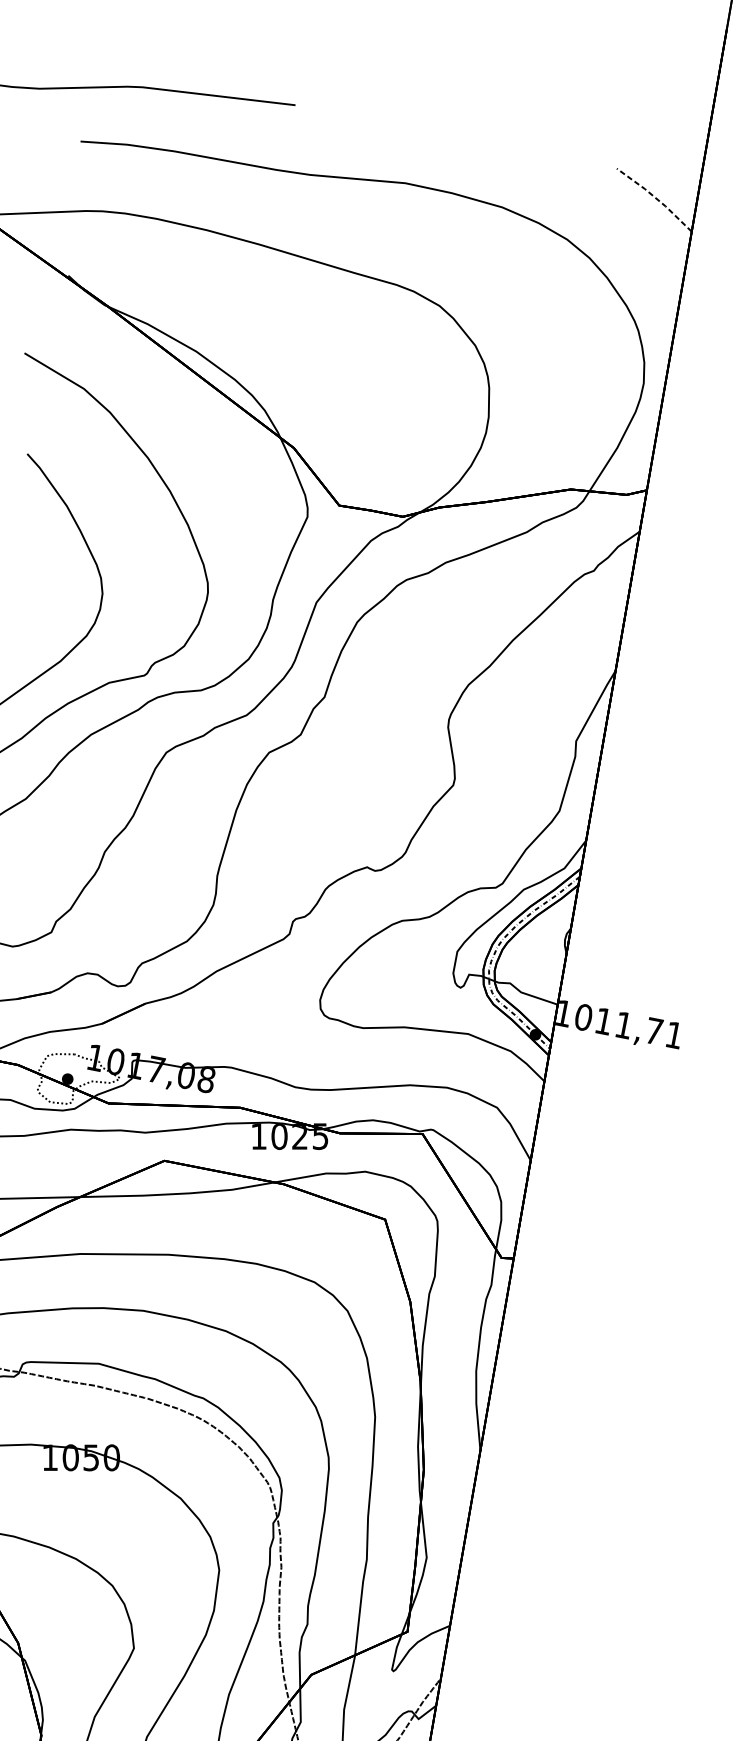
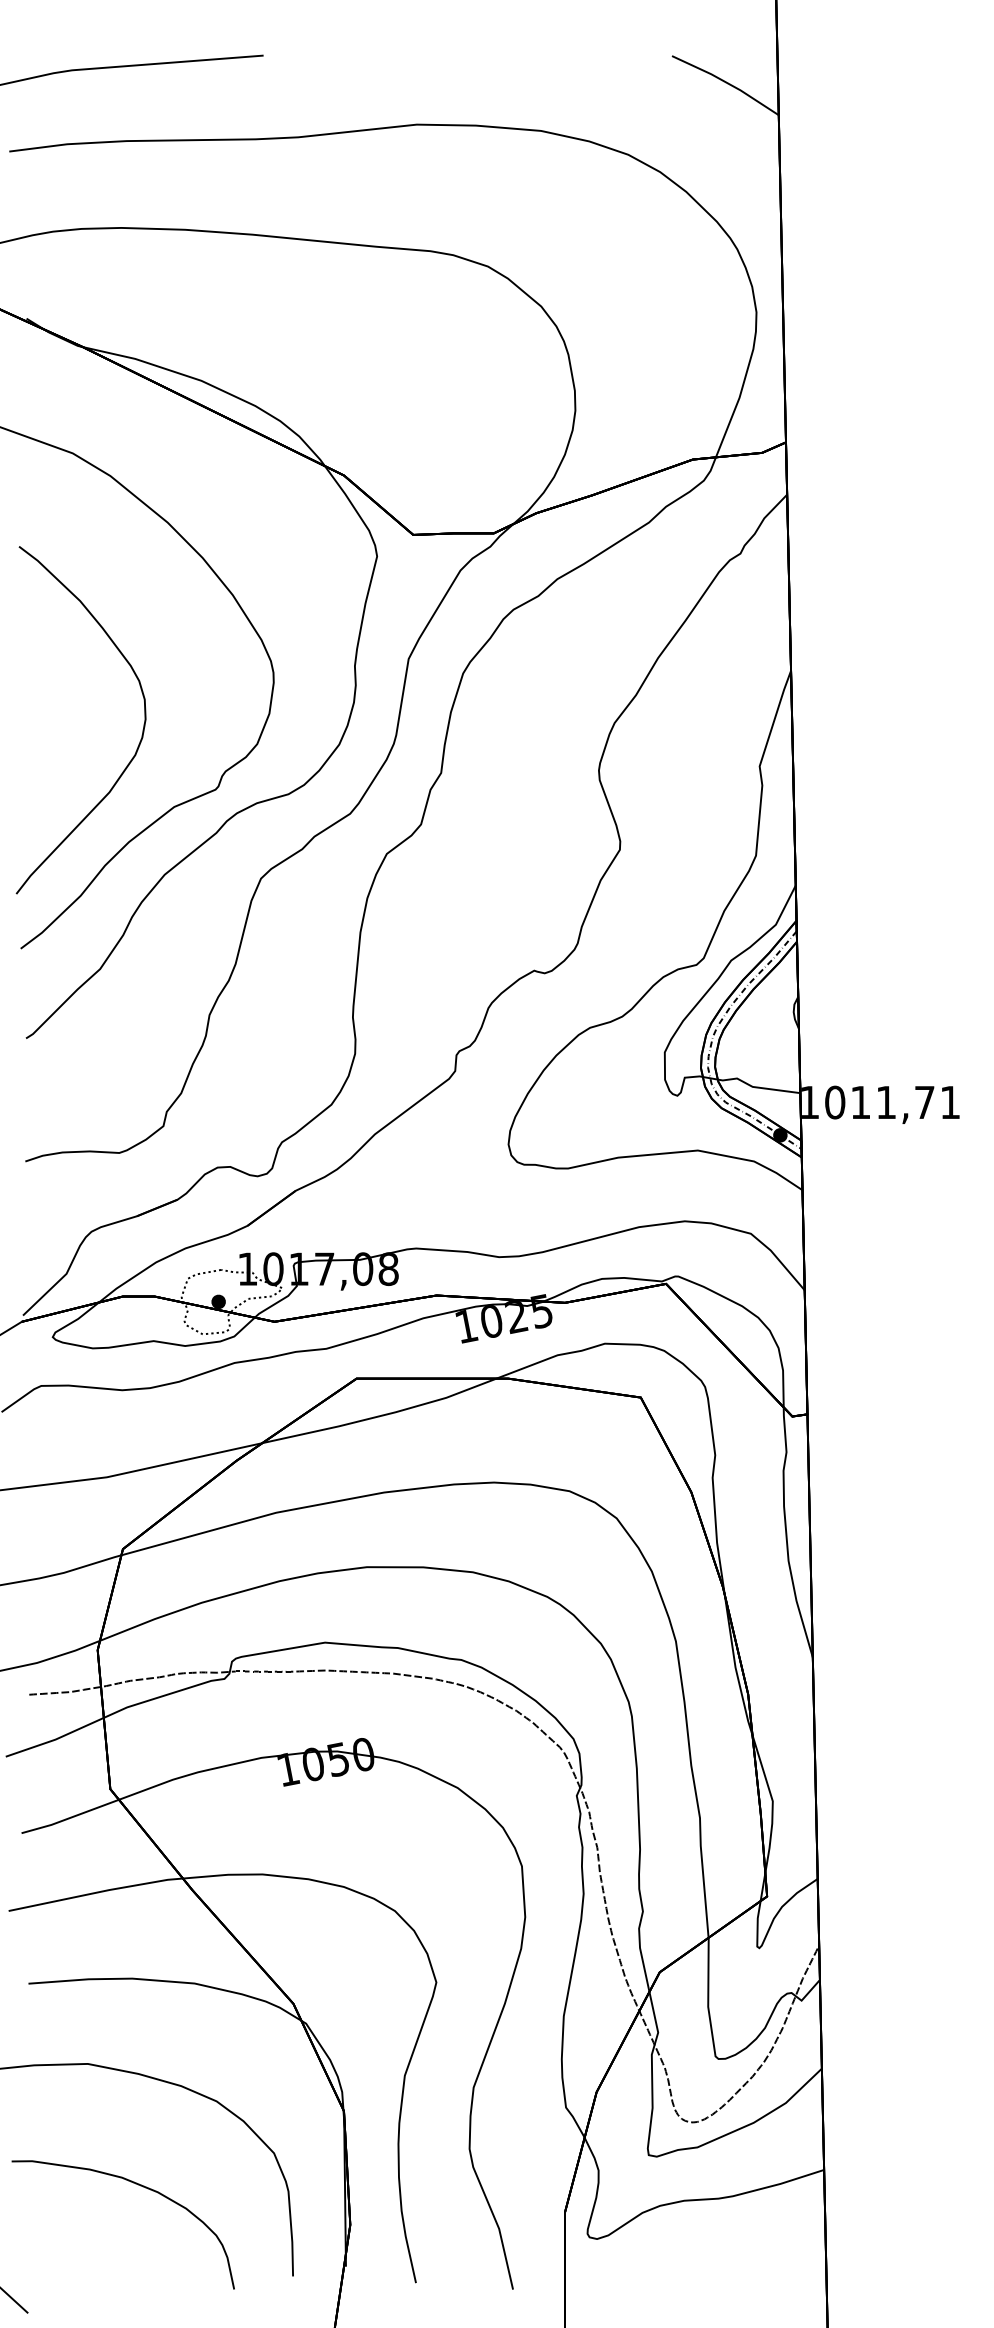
line: (655, 197) -> (726, 82), dashed -> solid

